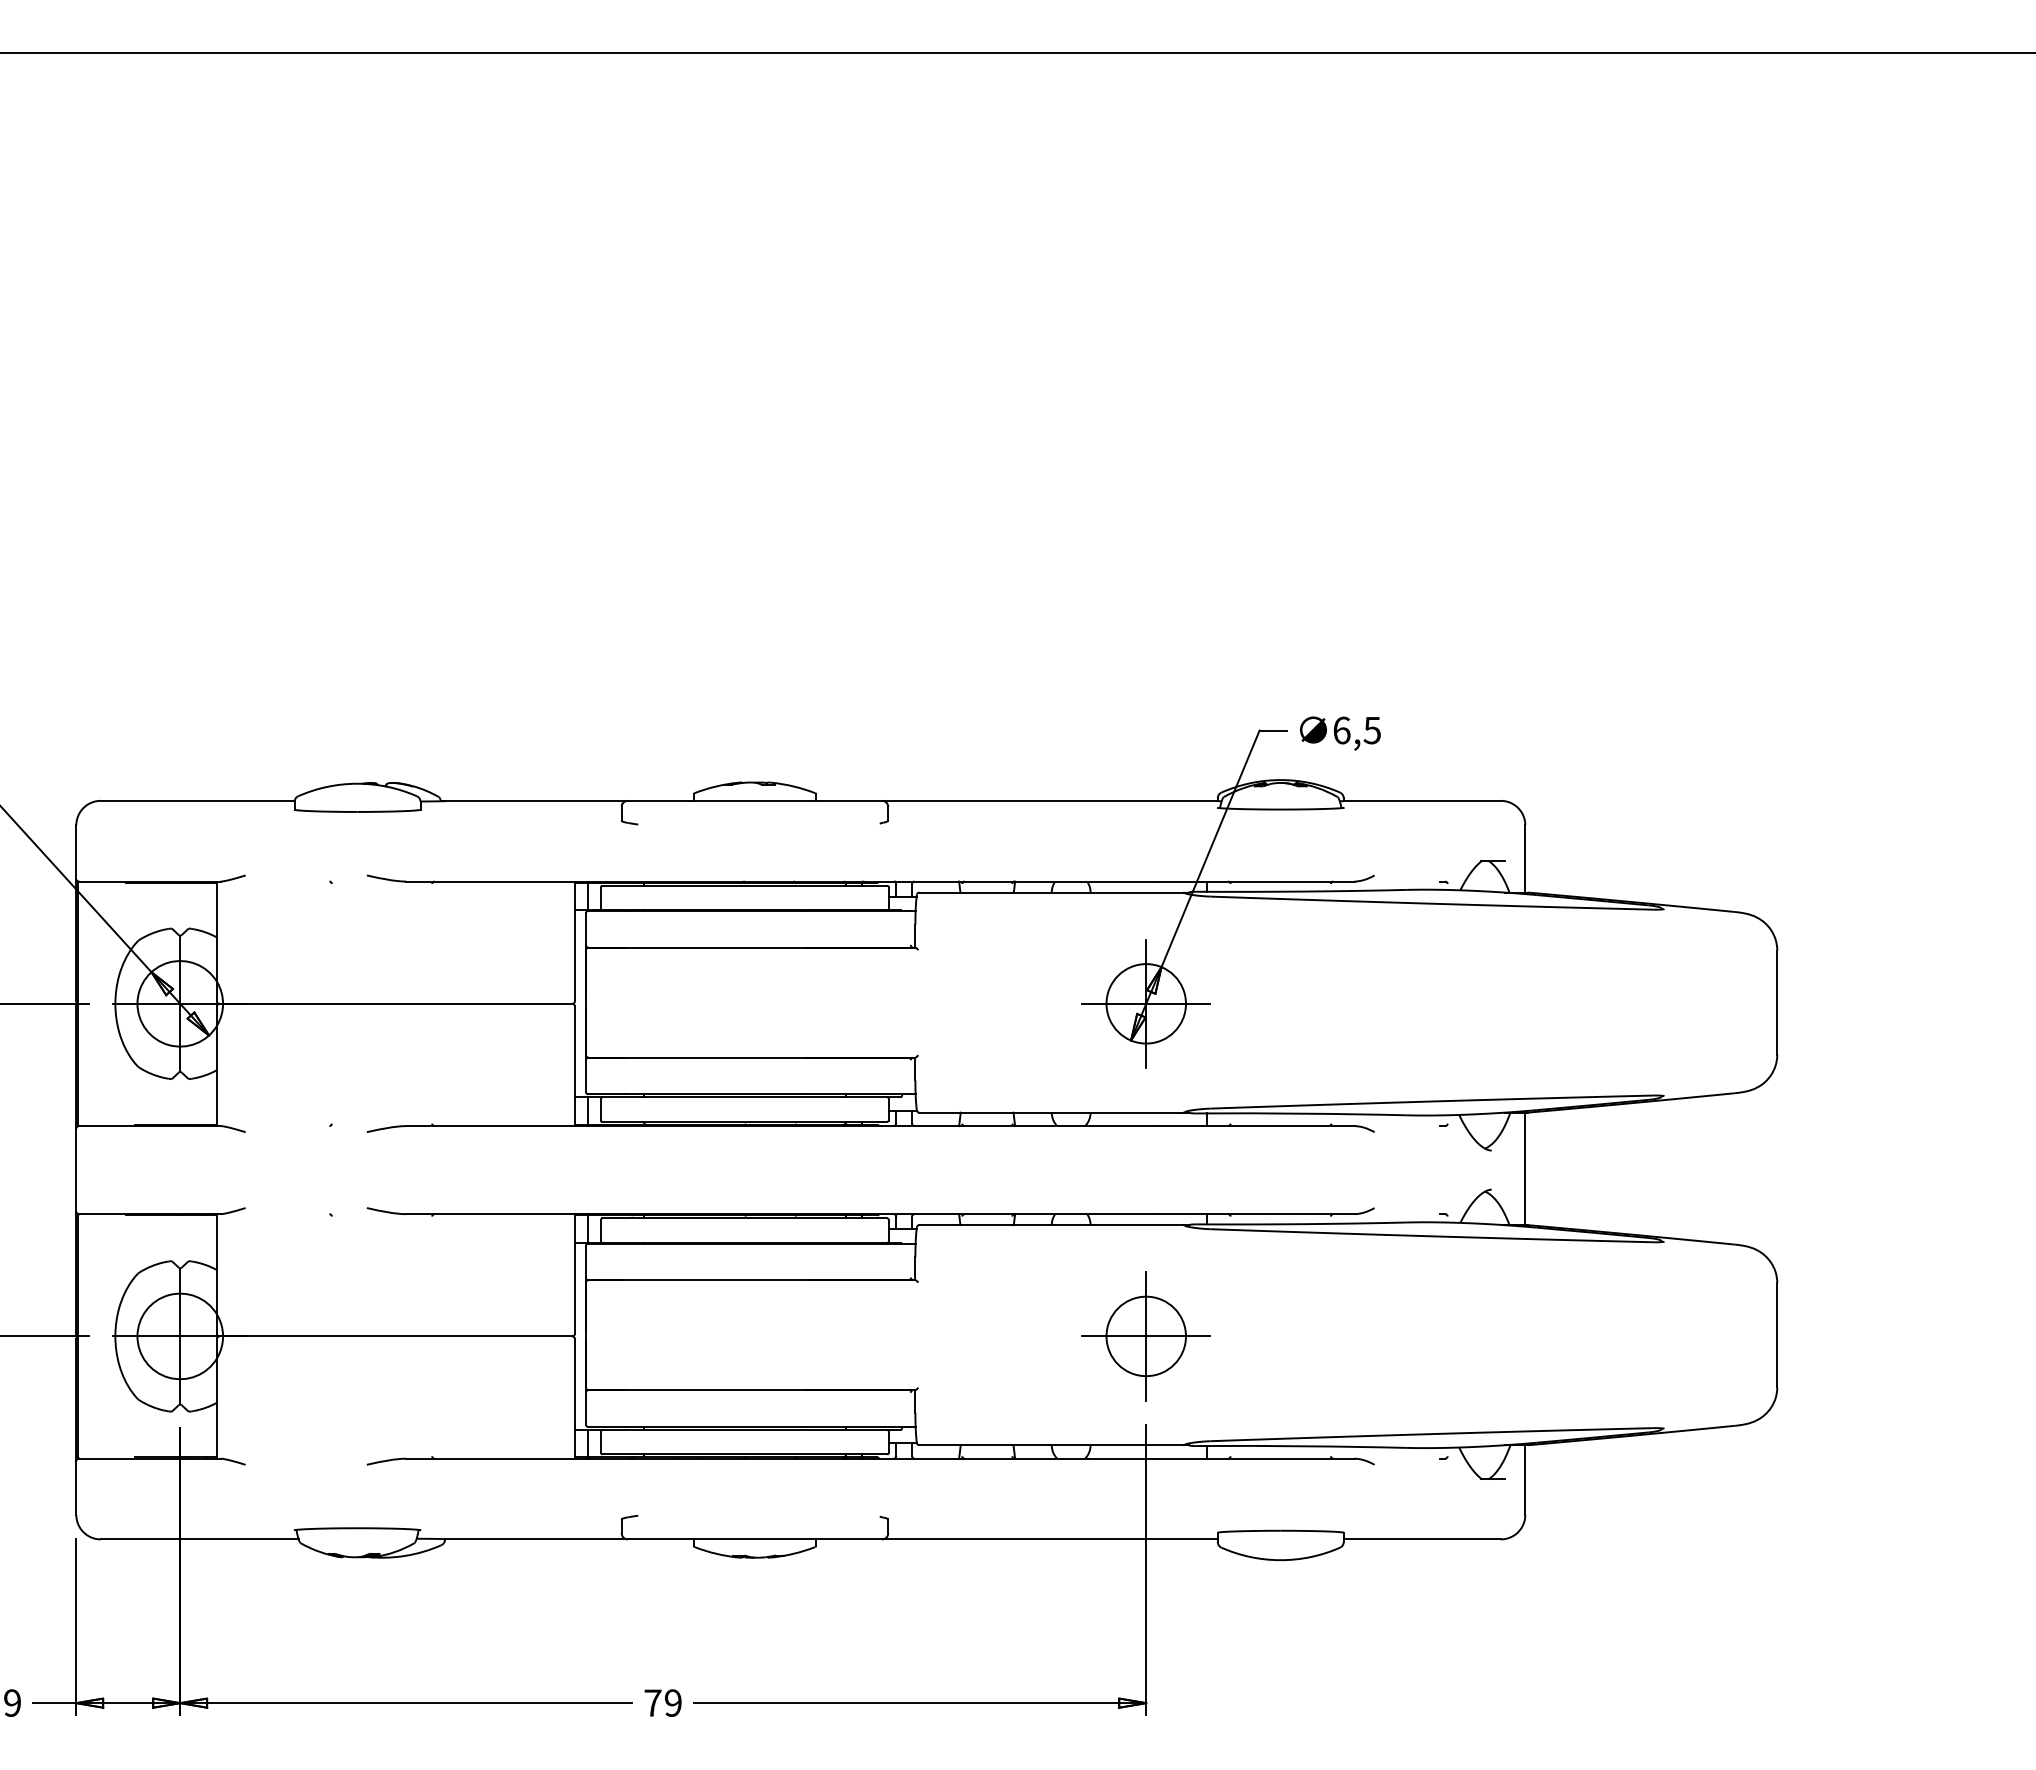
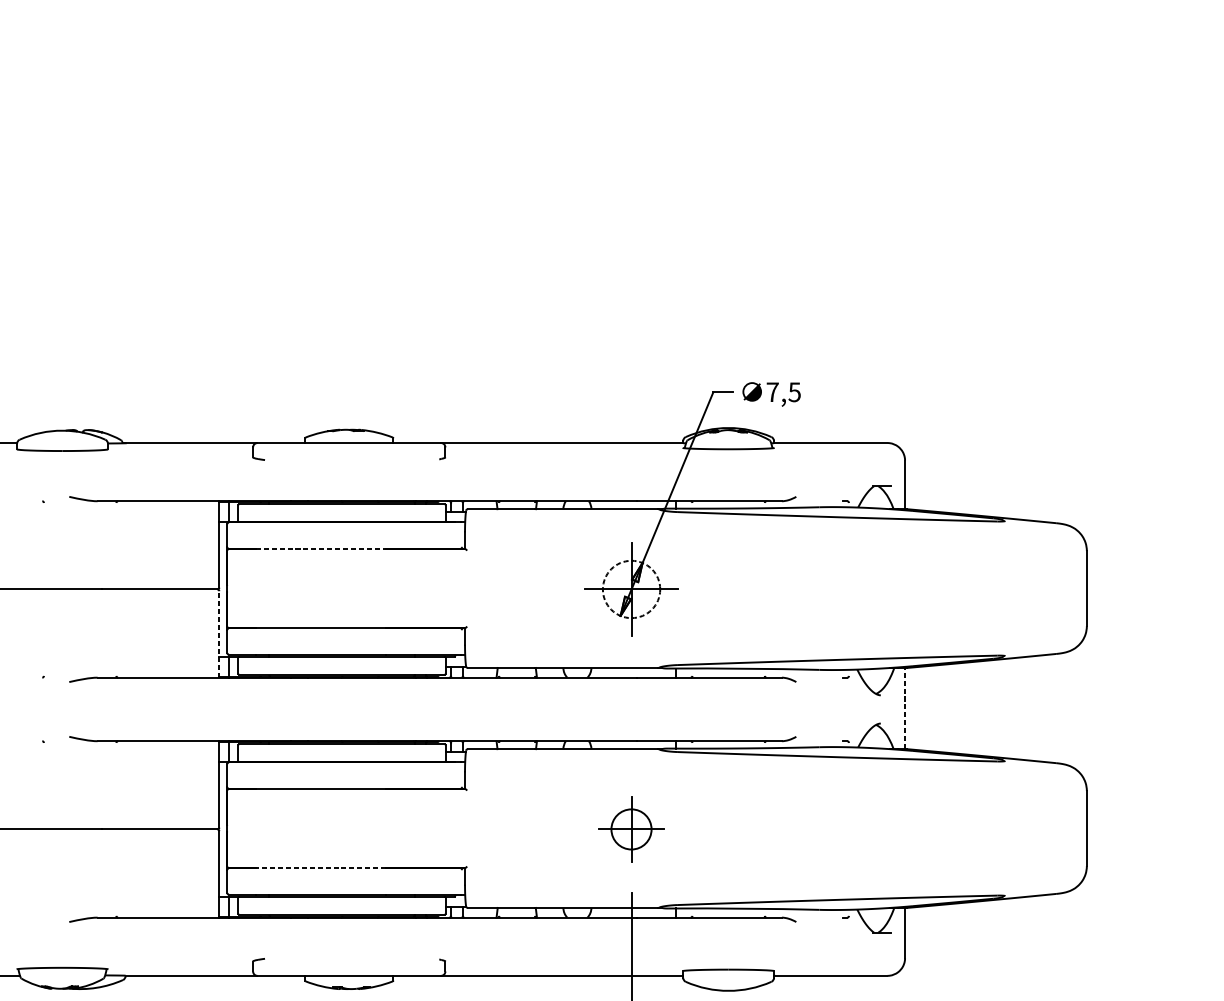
text: (1341, 730) -> (772, 392), 6,5 -> 7,5
line: (716, 947) -> (321, 548), solid -> dashed
circle: (1146, 1003) -> (631, 589), solid -> dashed
line: (574, 1066) -> (219, 634), solid -> dashed
line: (1525, 1168) -> (905, 708), solid -> dashed
part: (1145, 1336) -> (631, 829), size x0.7
line: (715, 1390) -> (320, 868), solid -> dashed

